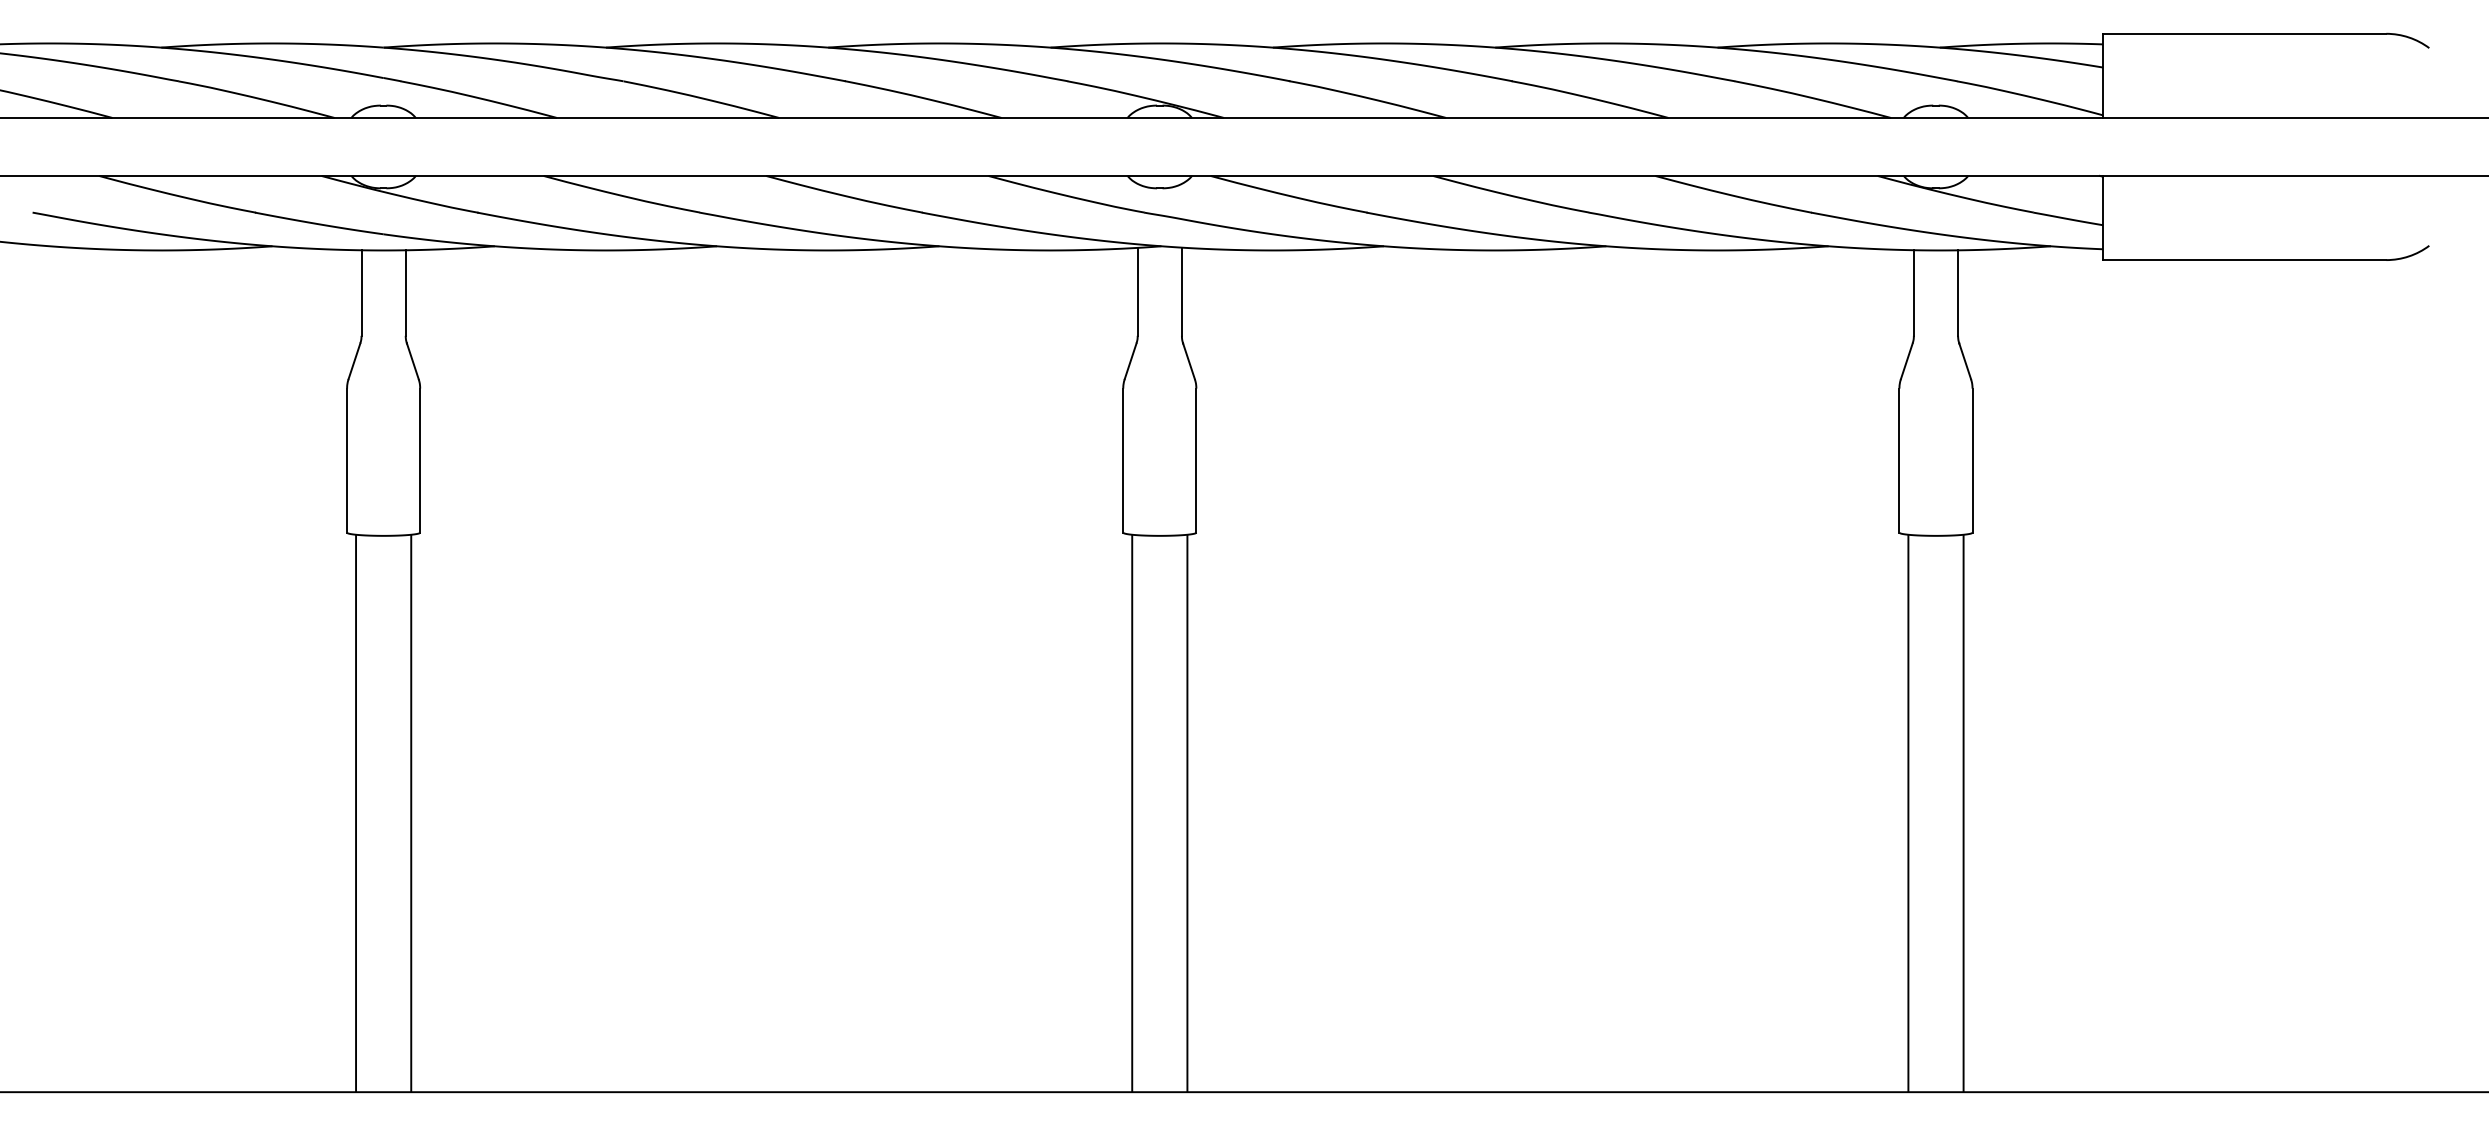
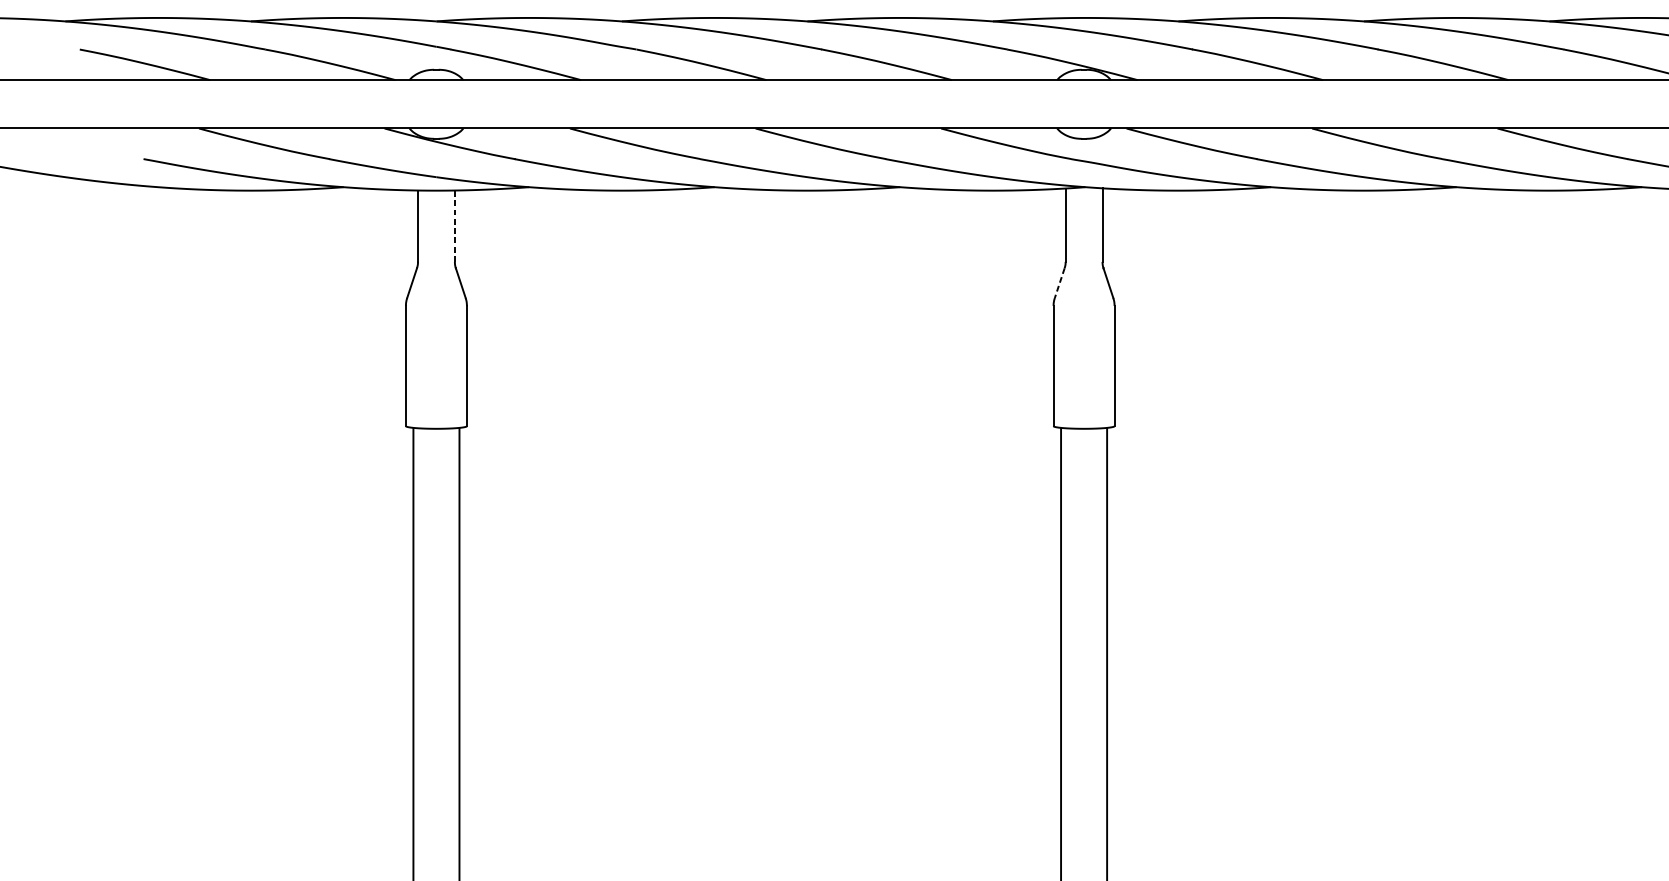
line: (405, 293) -> (454, 226), solid -> dashed
line: (1130, 361) -> (1059, 283), solid -> dashed

